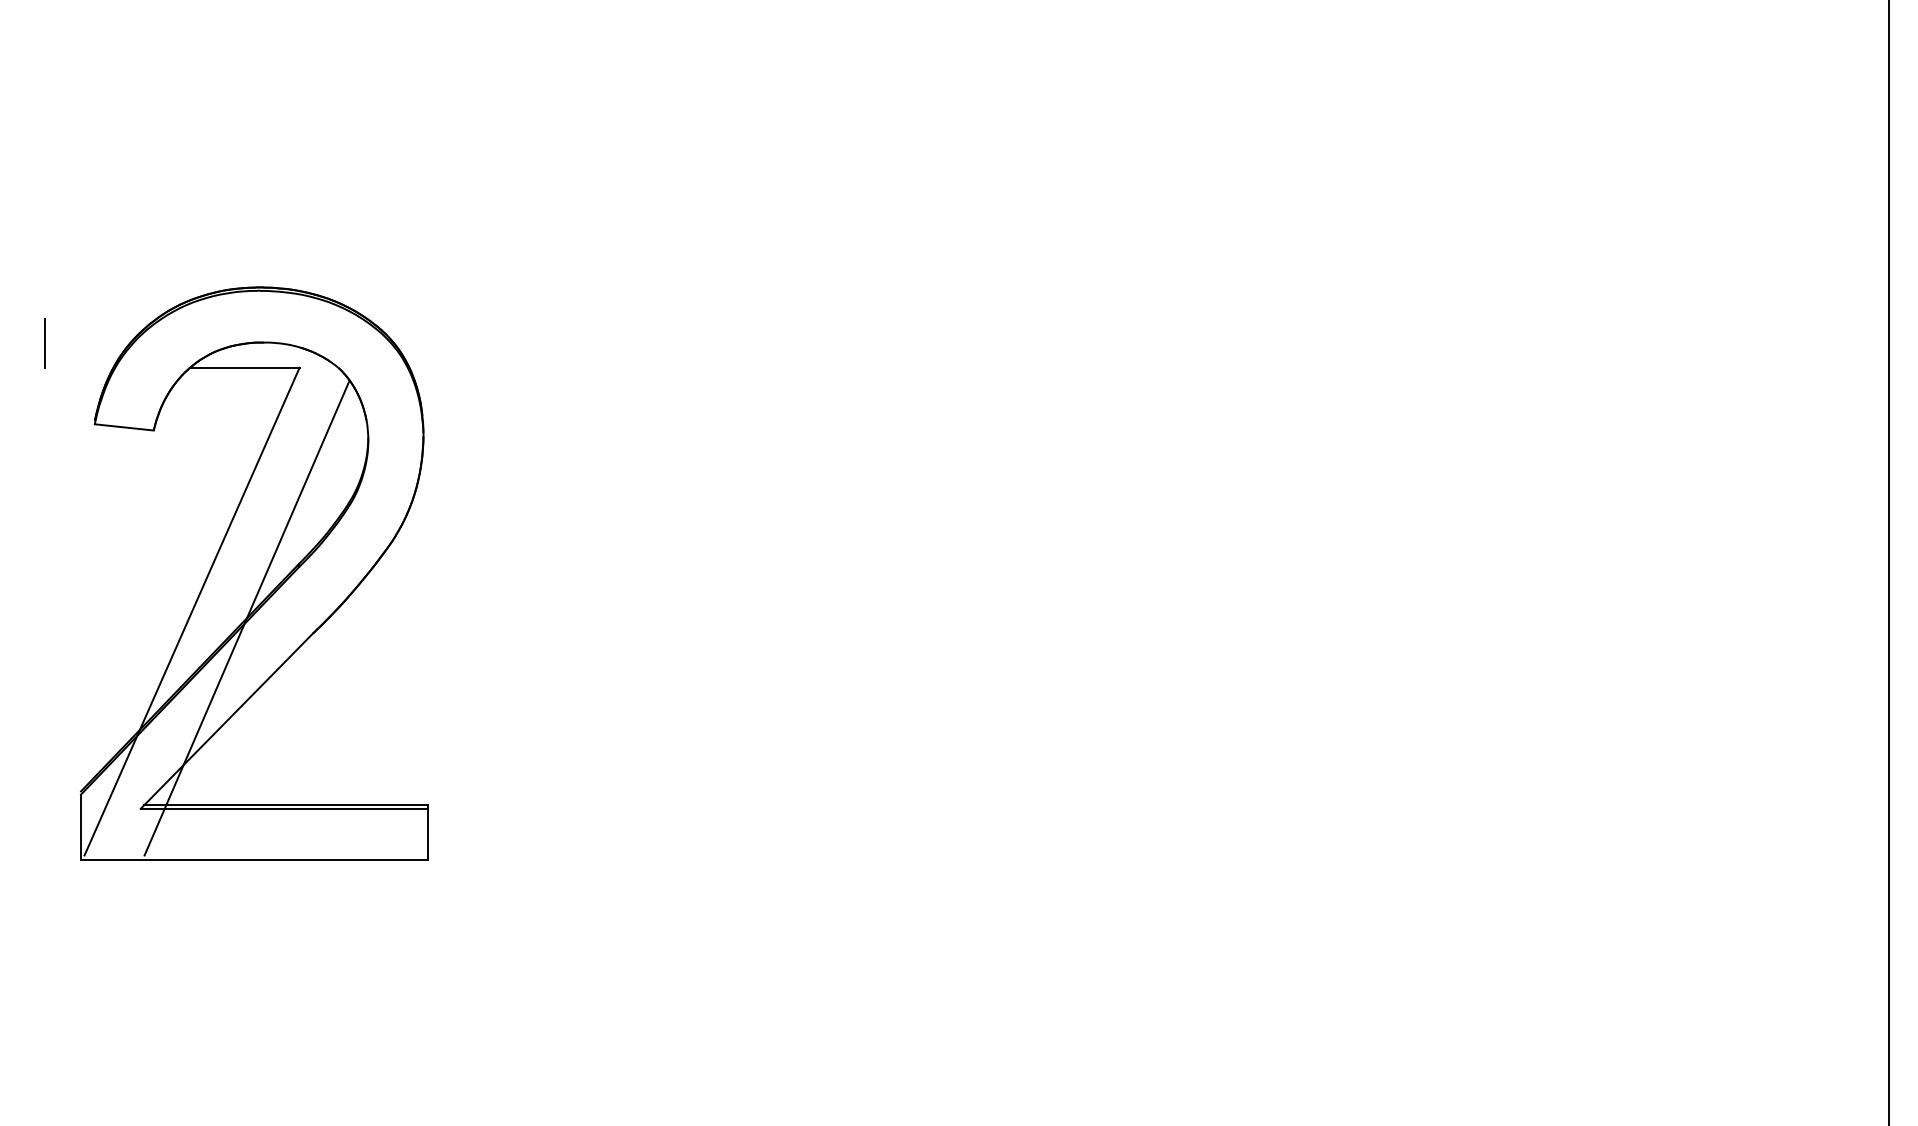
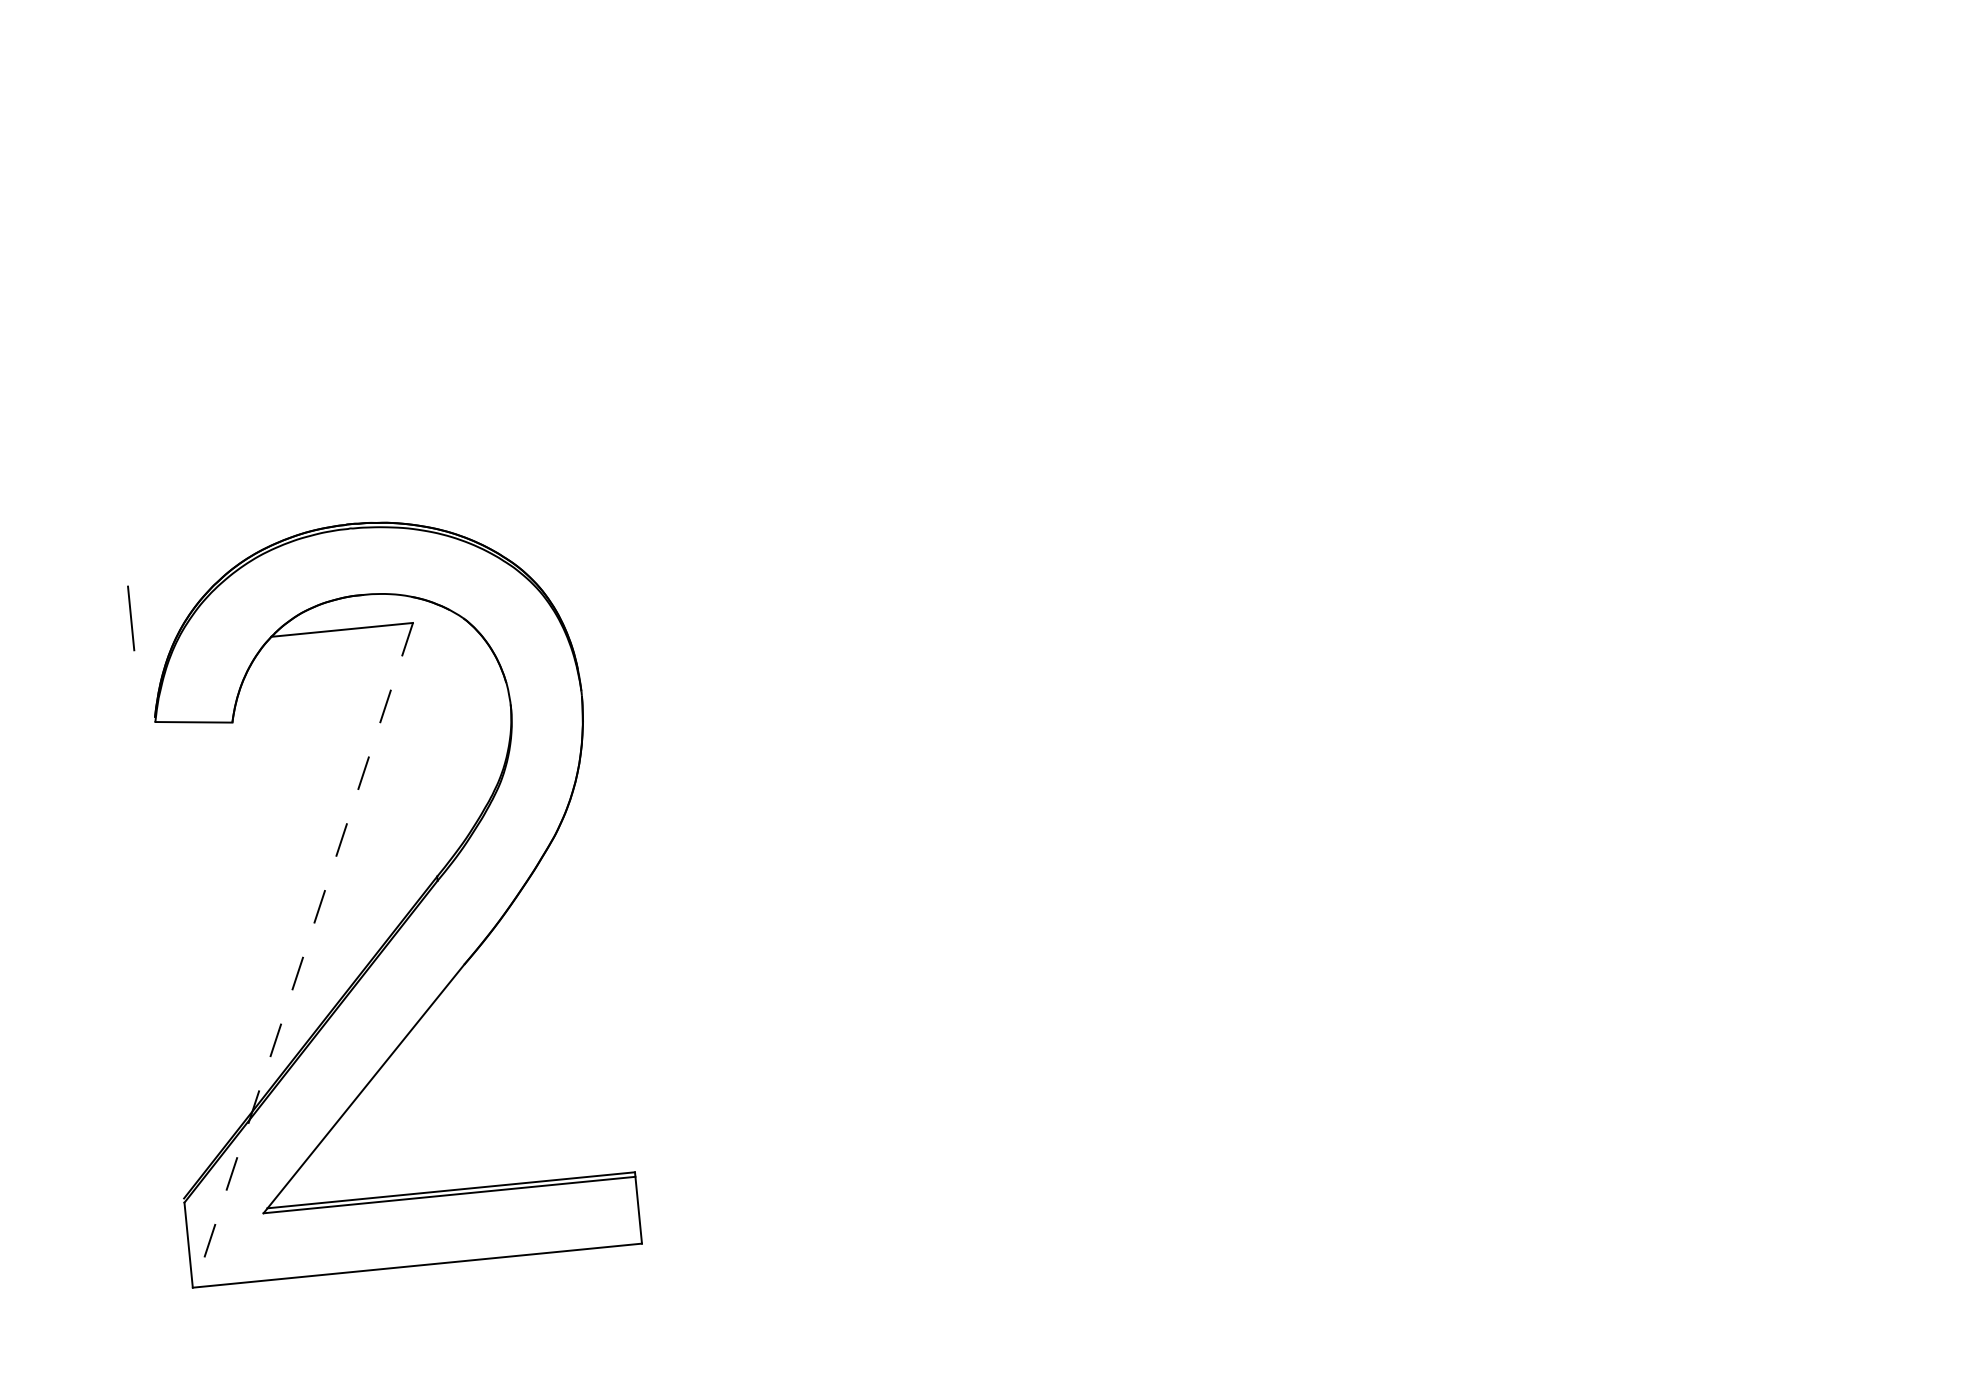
line: (44, 343) -> (130, 618), moved
line: (192, 611) -> (305, 951), solid -> dashed
line: (246, 617) -> (375, 952), removed

